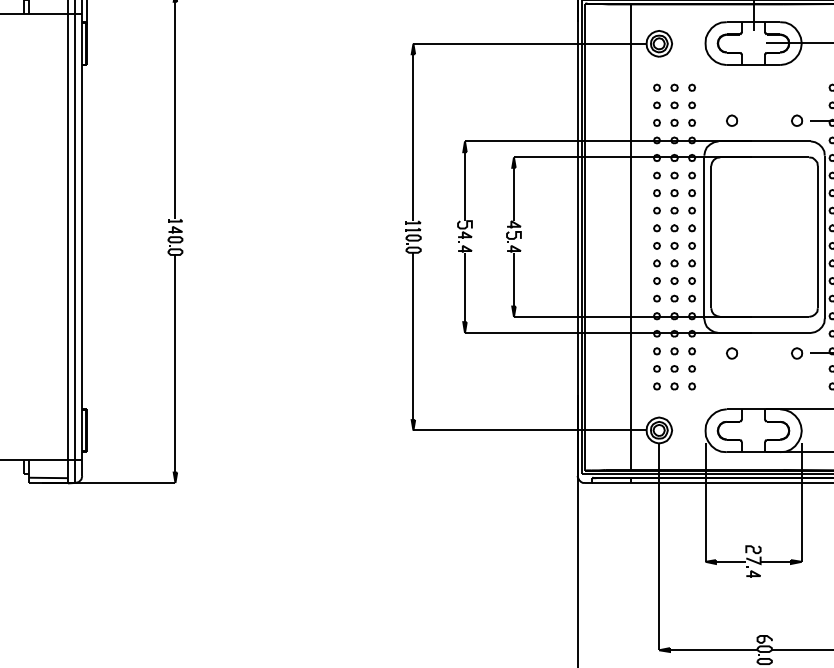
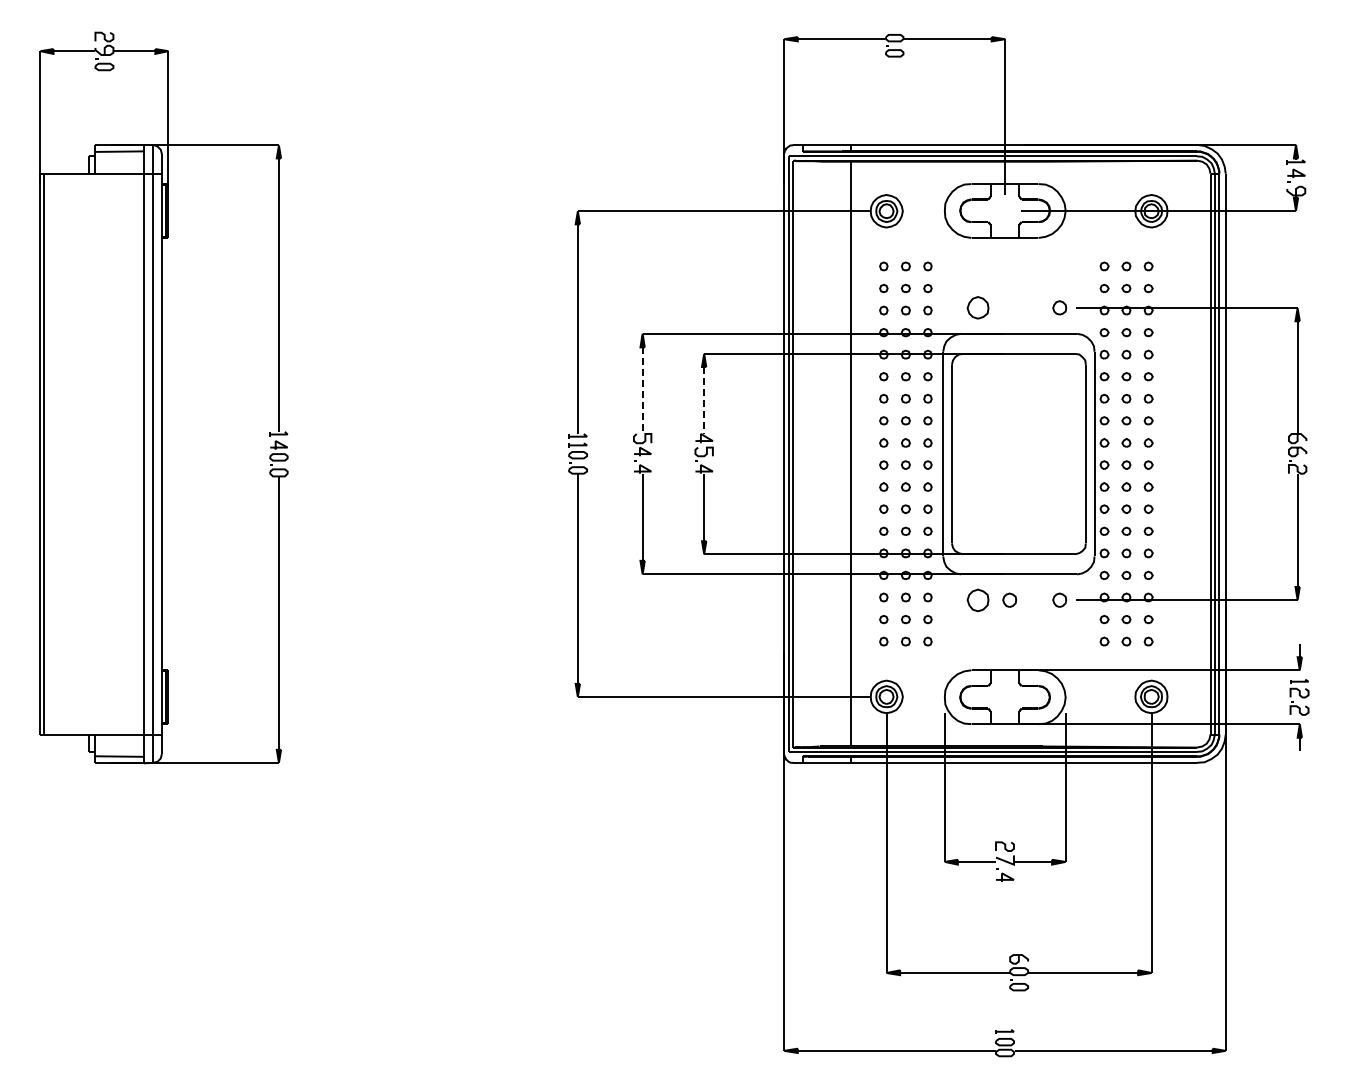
part: (731, 120) -> (977, 307), size x1.6
line: (464, 187) -> (642, 391), solid -> dashed
line: (514, 194) -> (704, 400), solid -> dashed
part: (731, 352) -> (977, 599), size x1.6
part: (757, 352) -> (1009, 599), added

